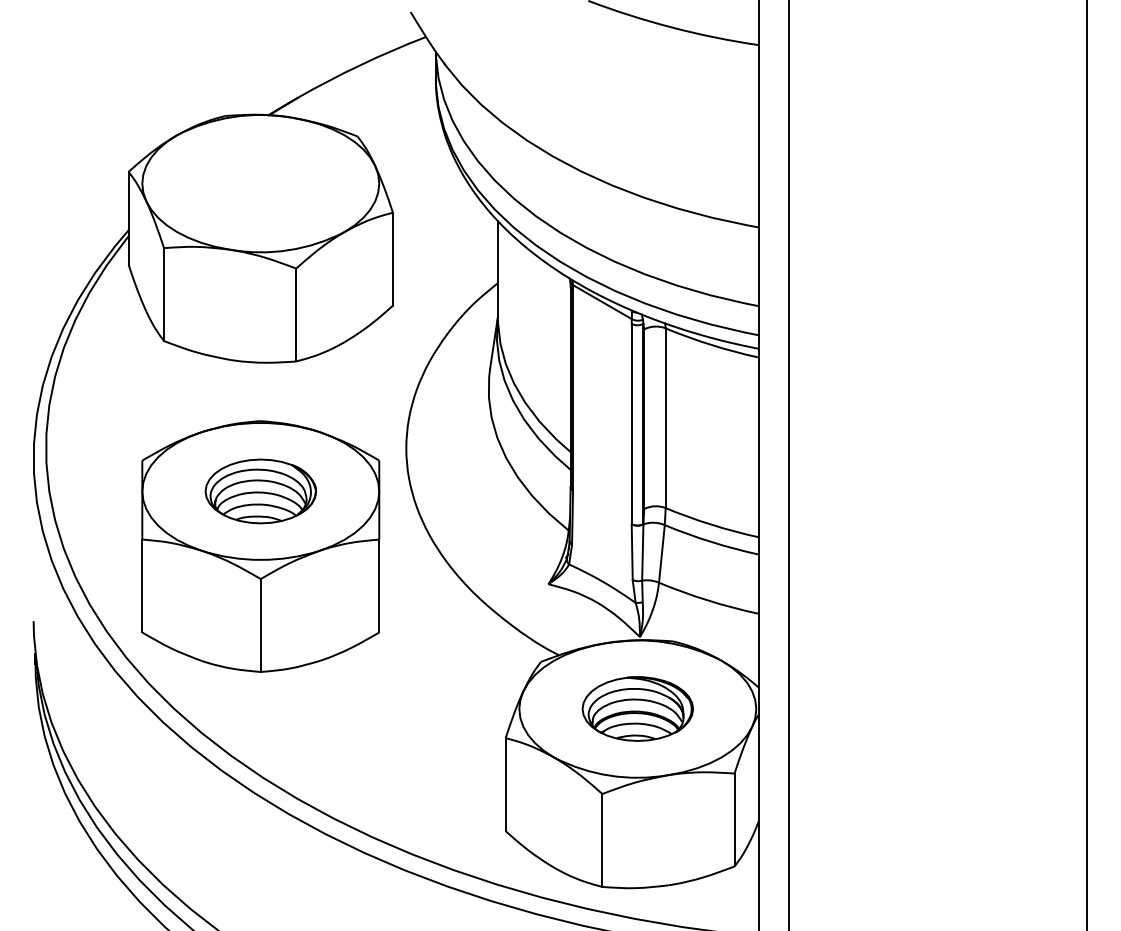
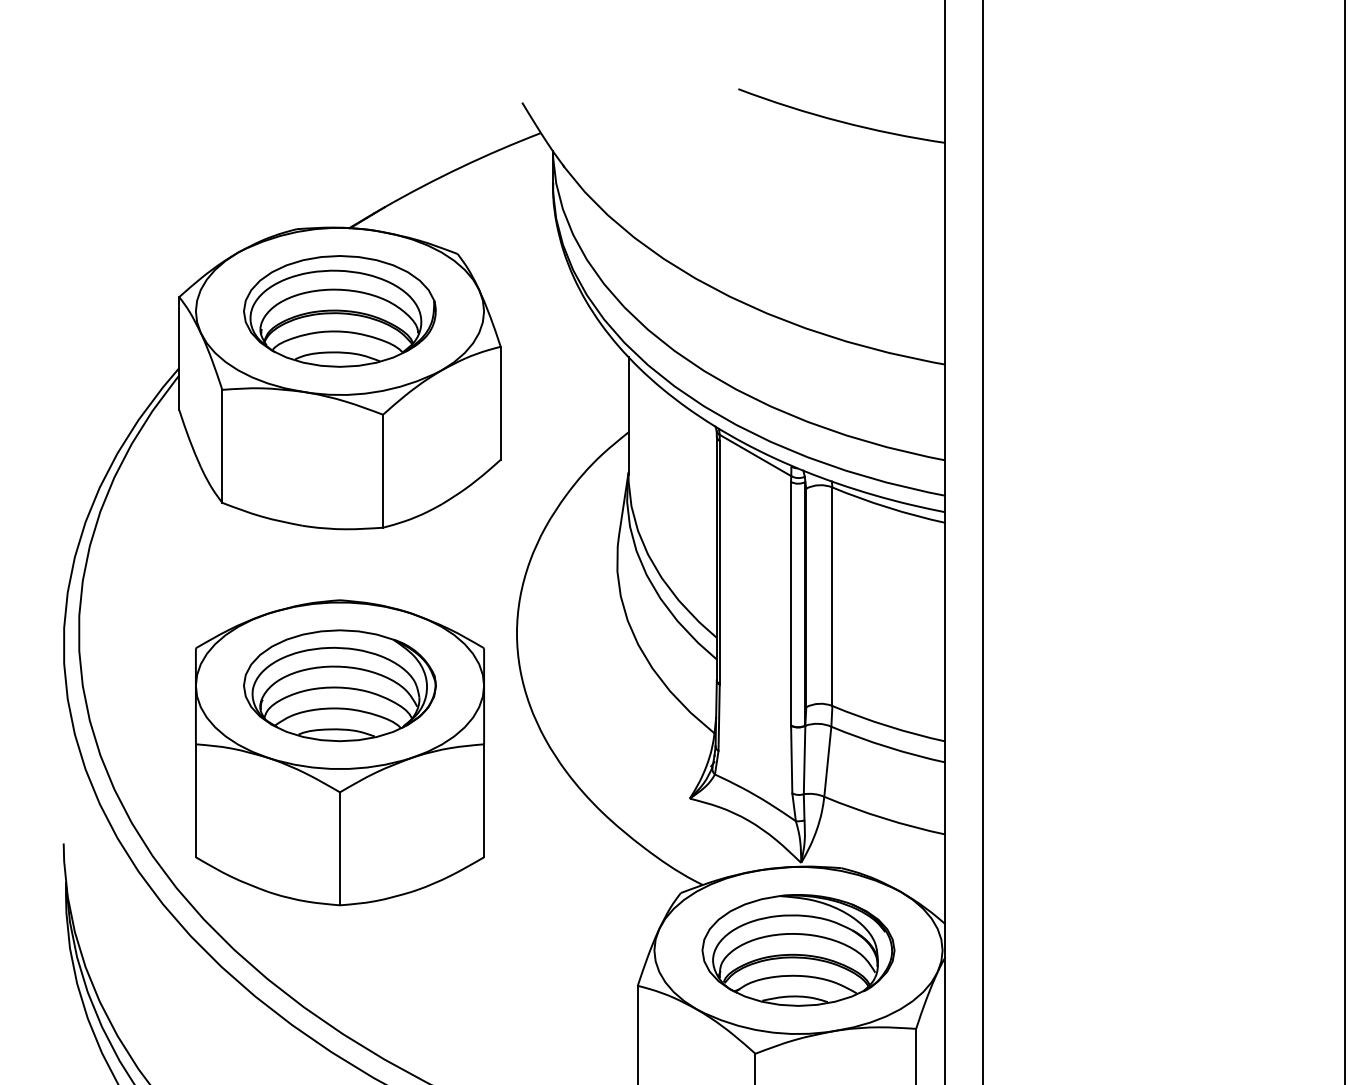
part: (260, 183) -> (339, 311), added
part: (260, 491) -> (339, 685), size x1.43
part: (637, 708) -> (798, 949), size x1.43

